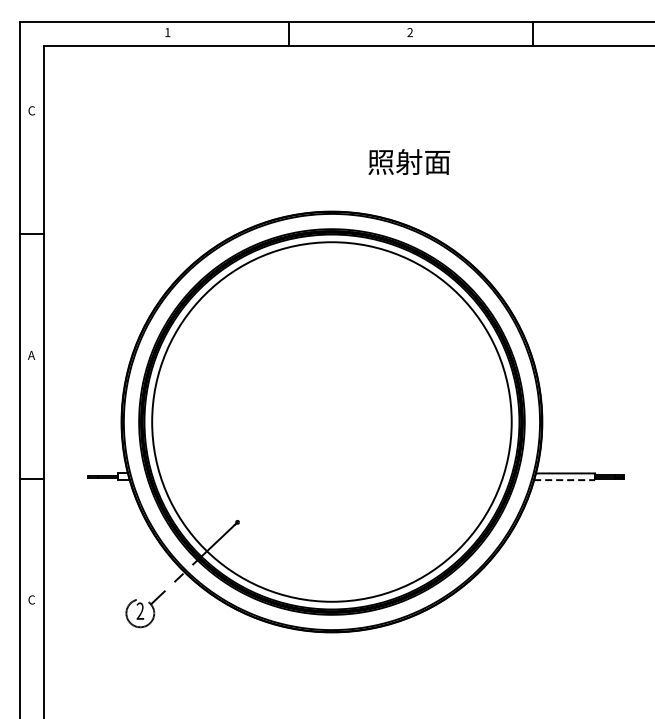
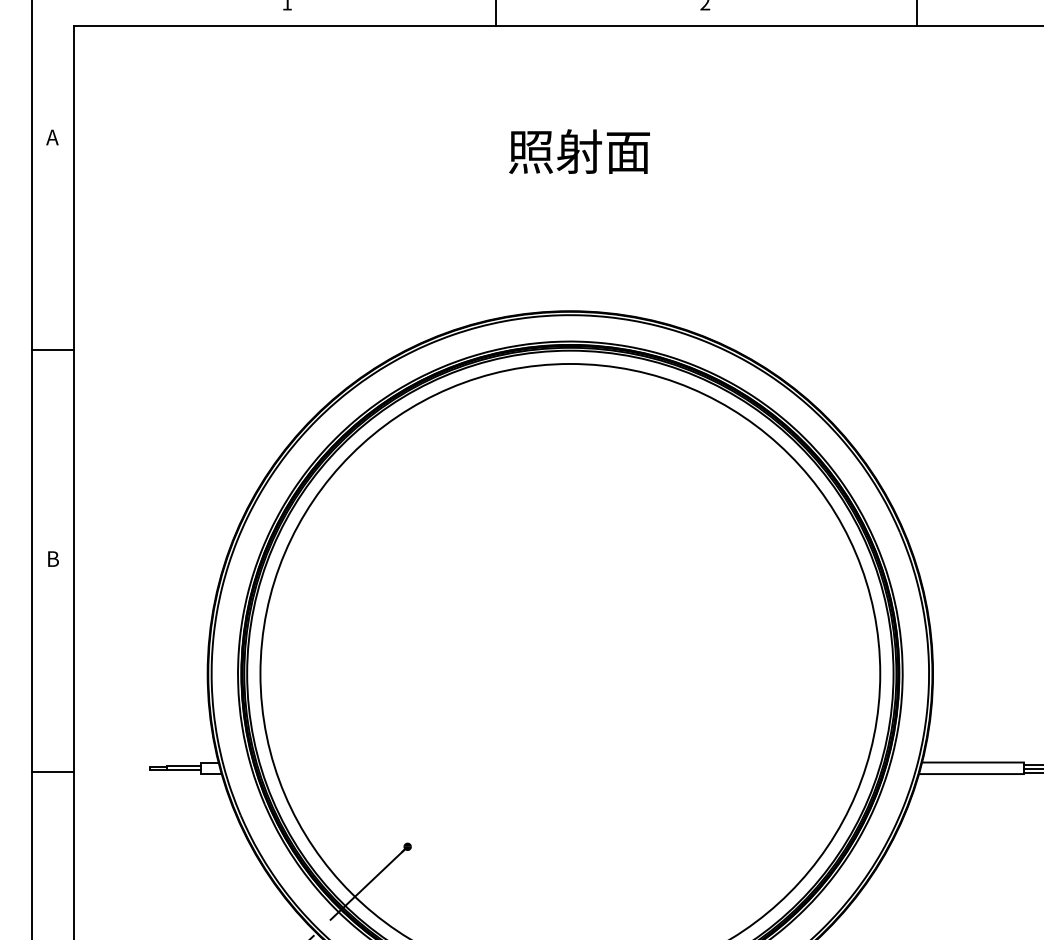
text: (31, 110) -> (52, 136), C -> A
text: (409, 161) -> (579, 150), moved
text: (31, 354) -> (52, 557), A -> B
line: (565, 480) -> (972, 774), dashed -> solid

